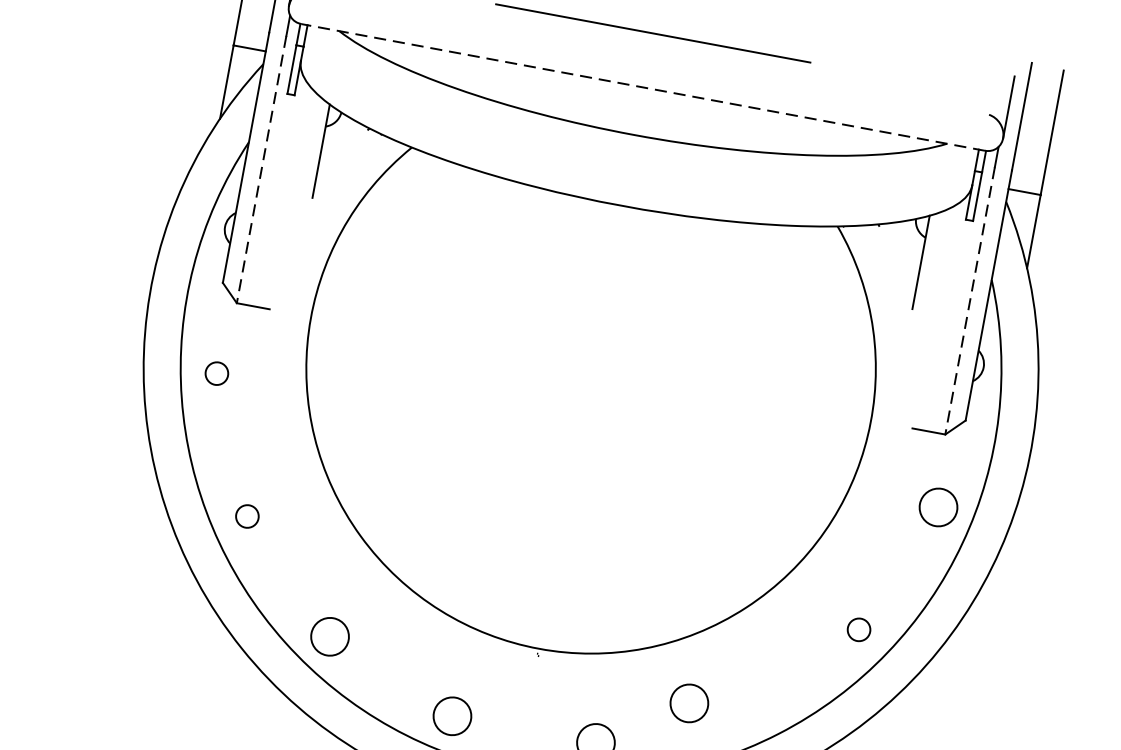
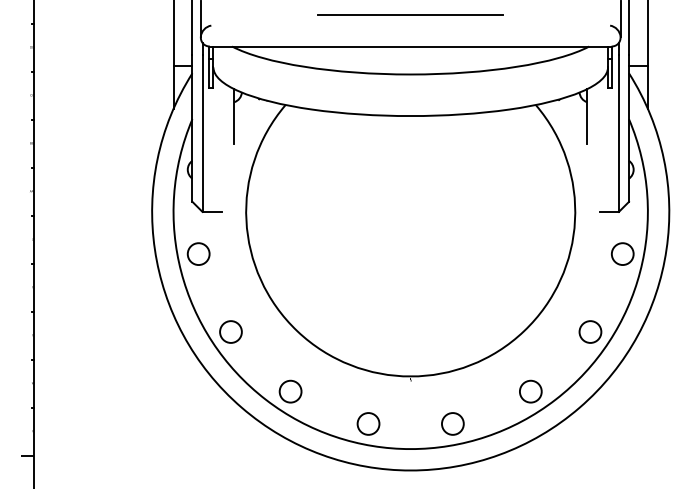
line: (642, 87) -> (410, 46), dashed -> solid
line: (261, 169) -> (202, 133), dashed -> solid
line: (969, 300) -> (618, 133), dashed -> solid
circle: (216, 372) -> (198, 253), size x1.67
circle: (246, 515) -> (230, 331), size x1.67
circle: (859, 628) -> (590, 331), size x1.67
circle: (688, 703) -> (530, 391), moved

